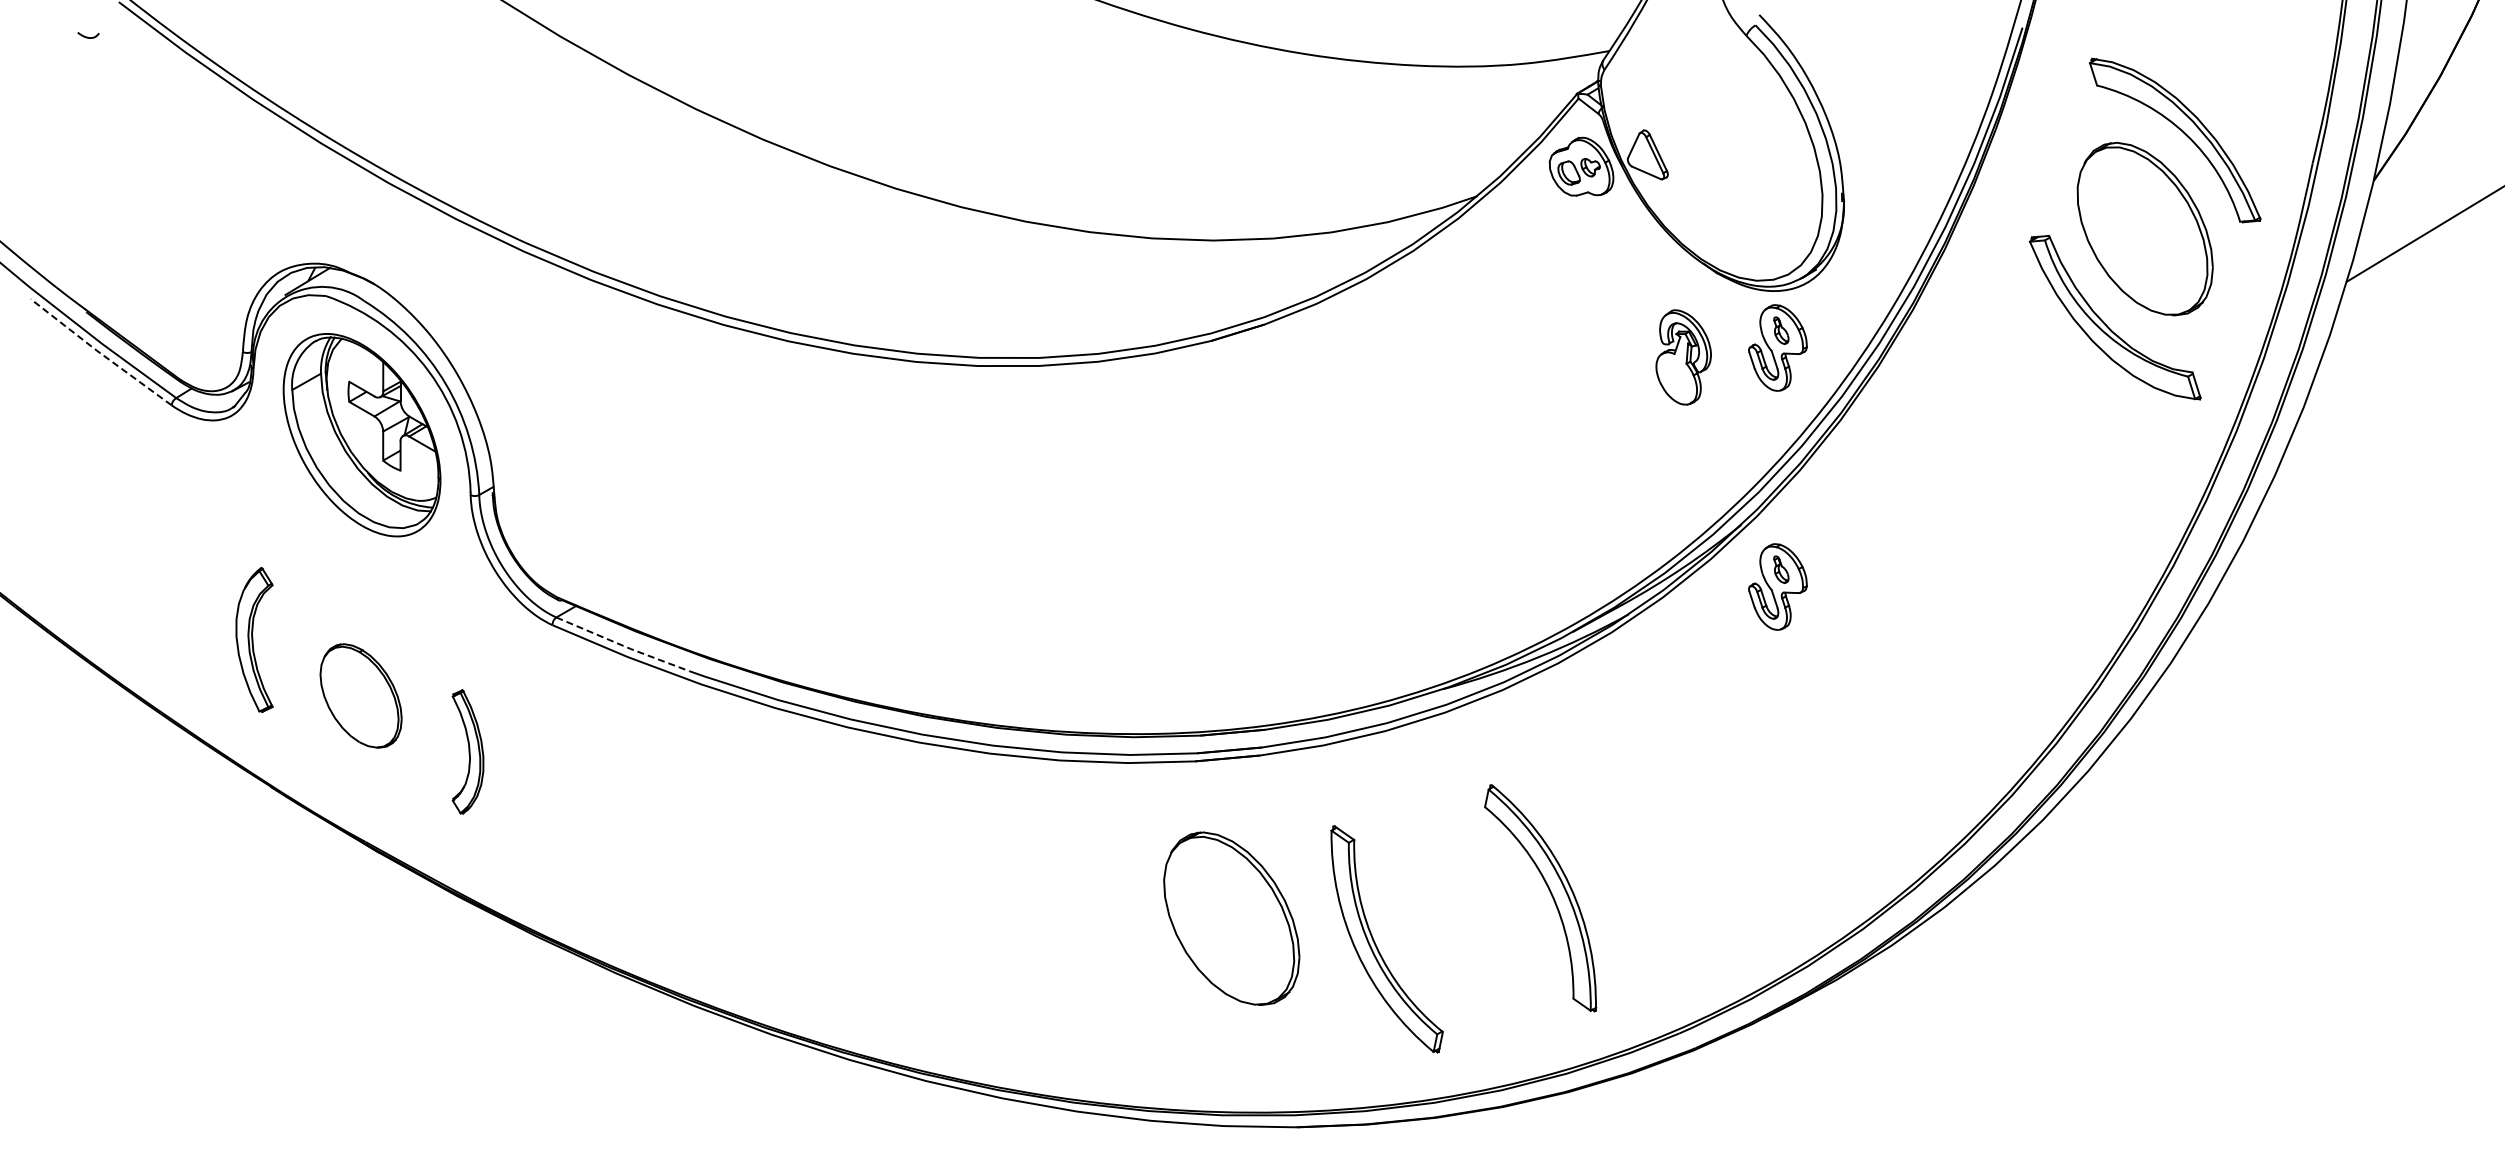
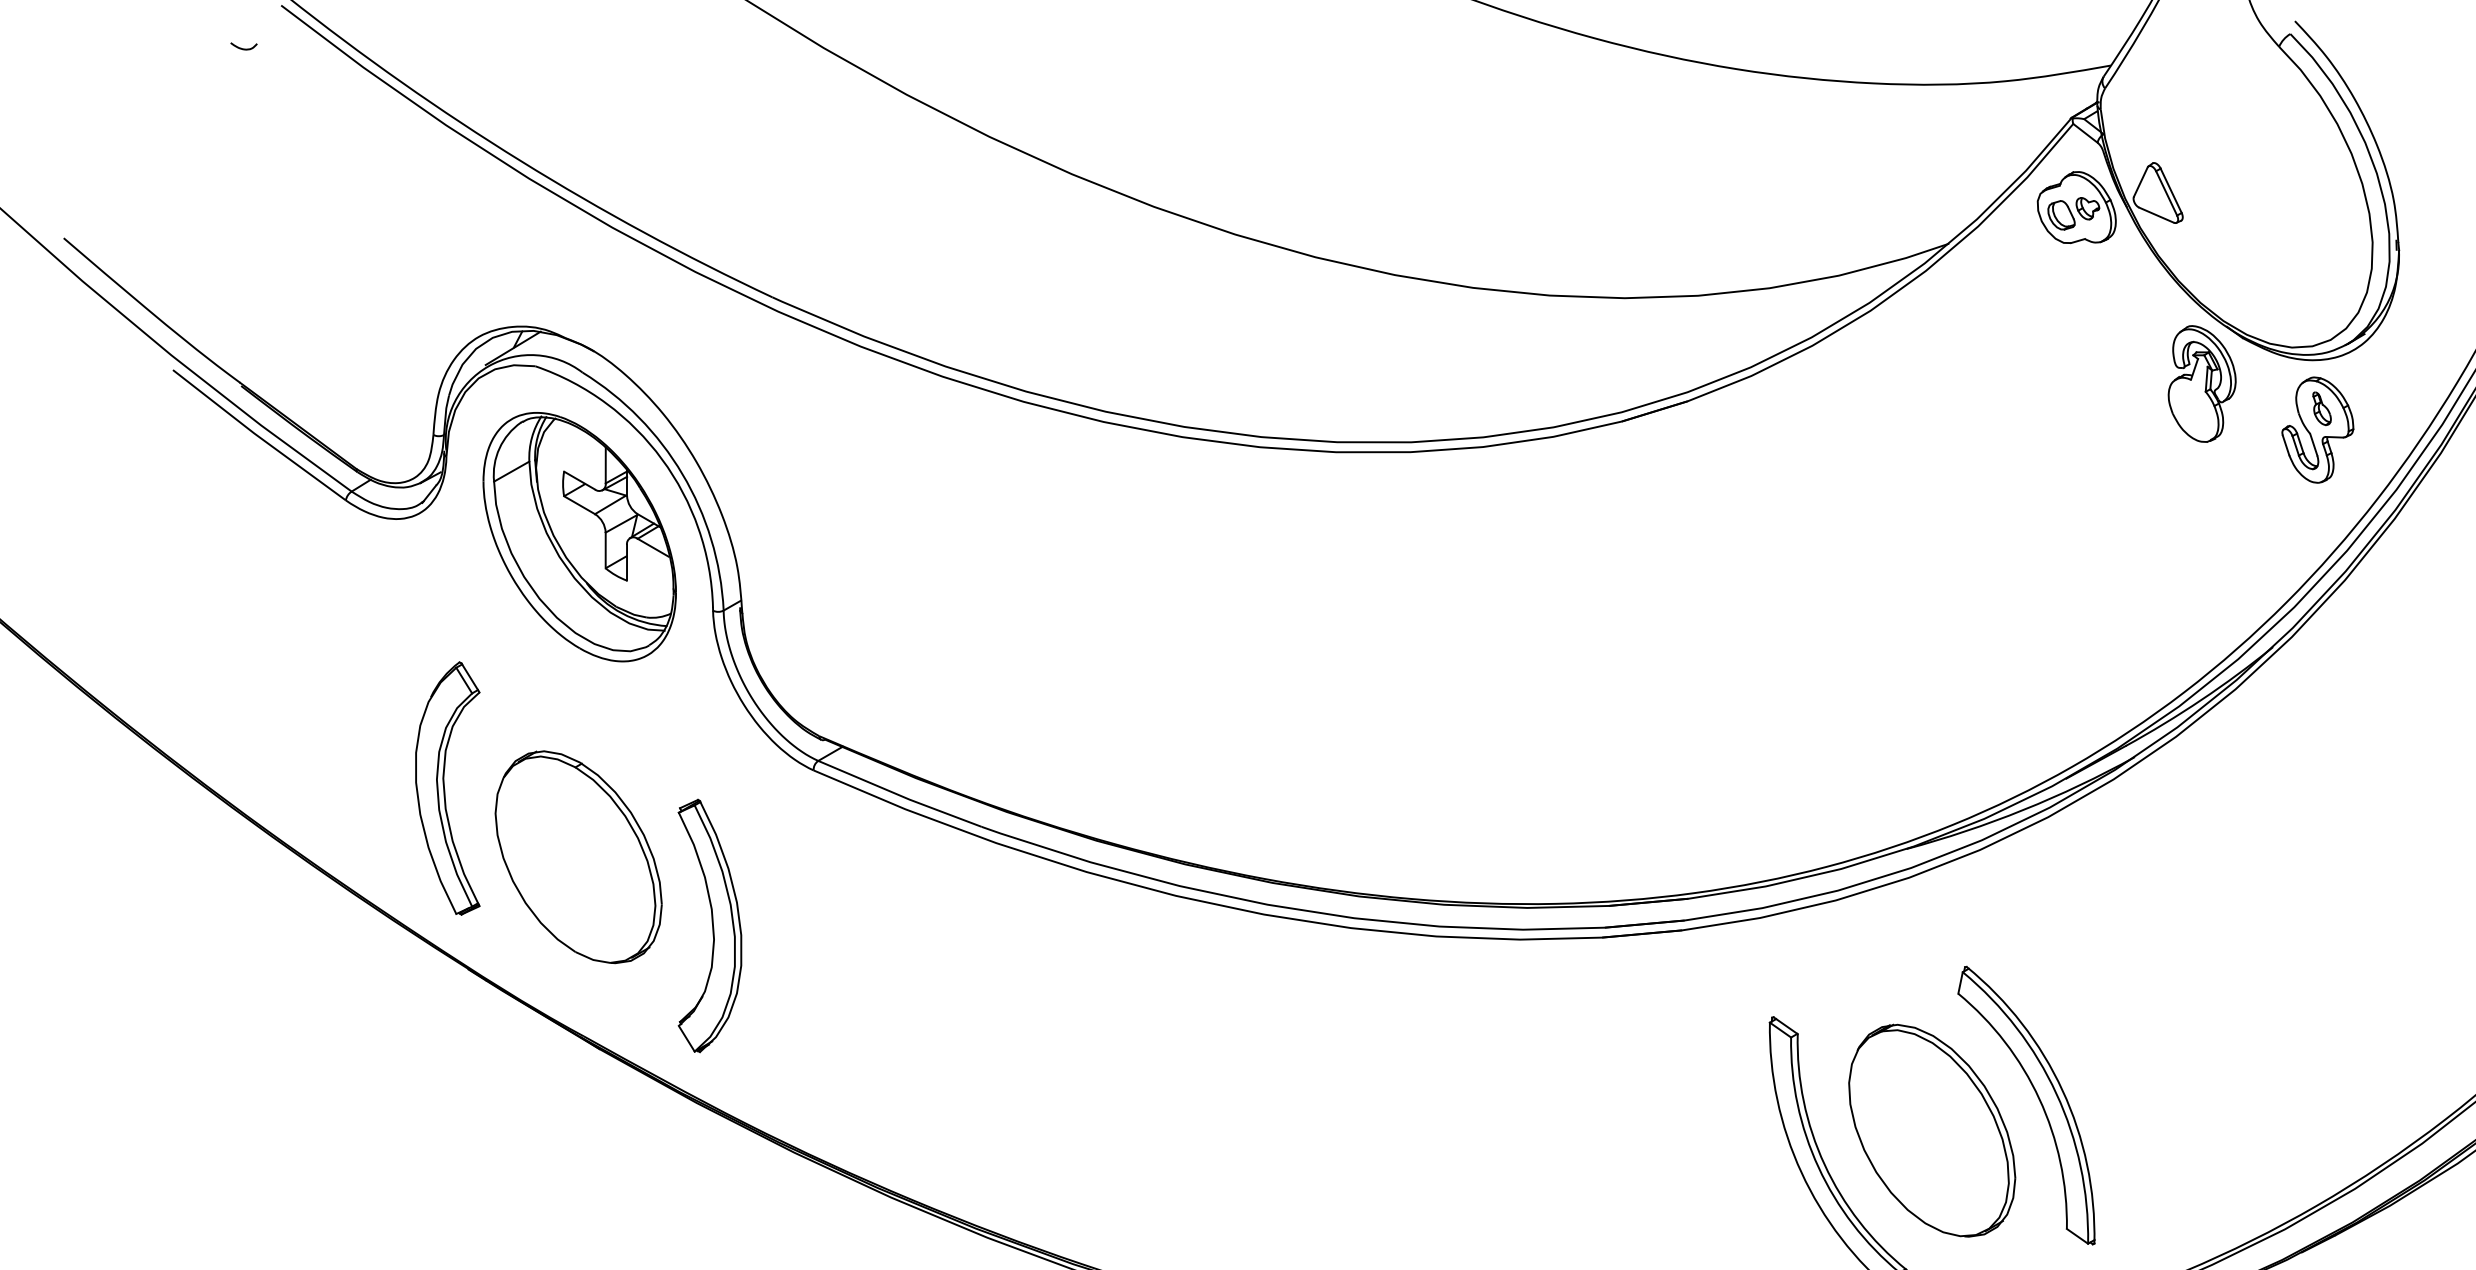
line: (100, 353) -> (258, 436), dashed -> solid
part: (1683, 357) -> (2201, 384), moved
part: (1777, 586) -> (2317, 722), removed
part: (254, 639) -> (447, 787), size x1.43
line: (623, 645) -> (900, 795), dashed -> solid
part: (360, 695) -> (577, 856), size x1.67
part: (467, 751) -> (709, 925), size x1.67
part: (1231, 918) -> (1931, 1130), moved

